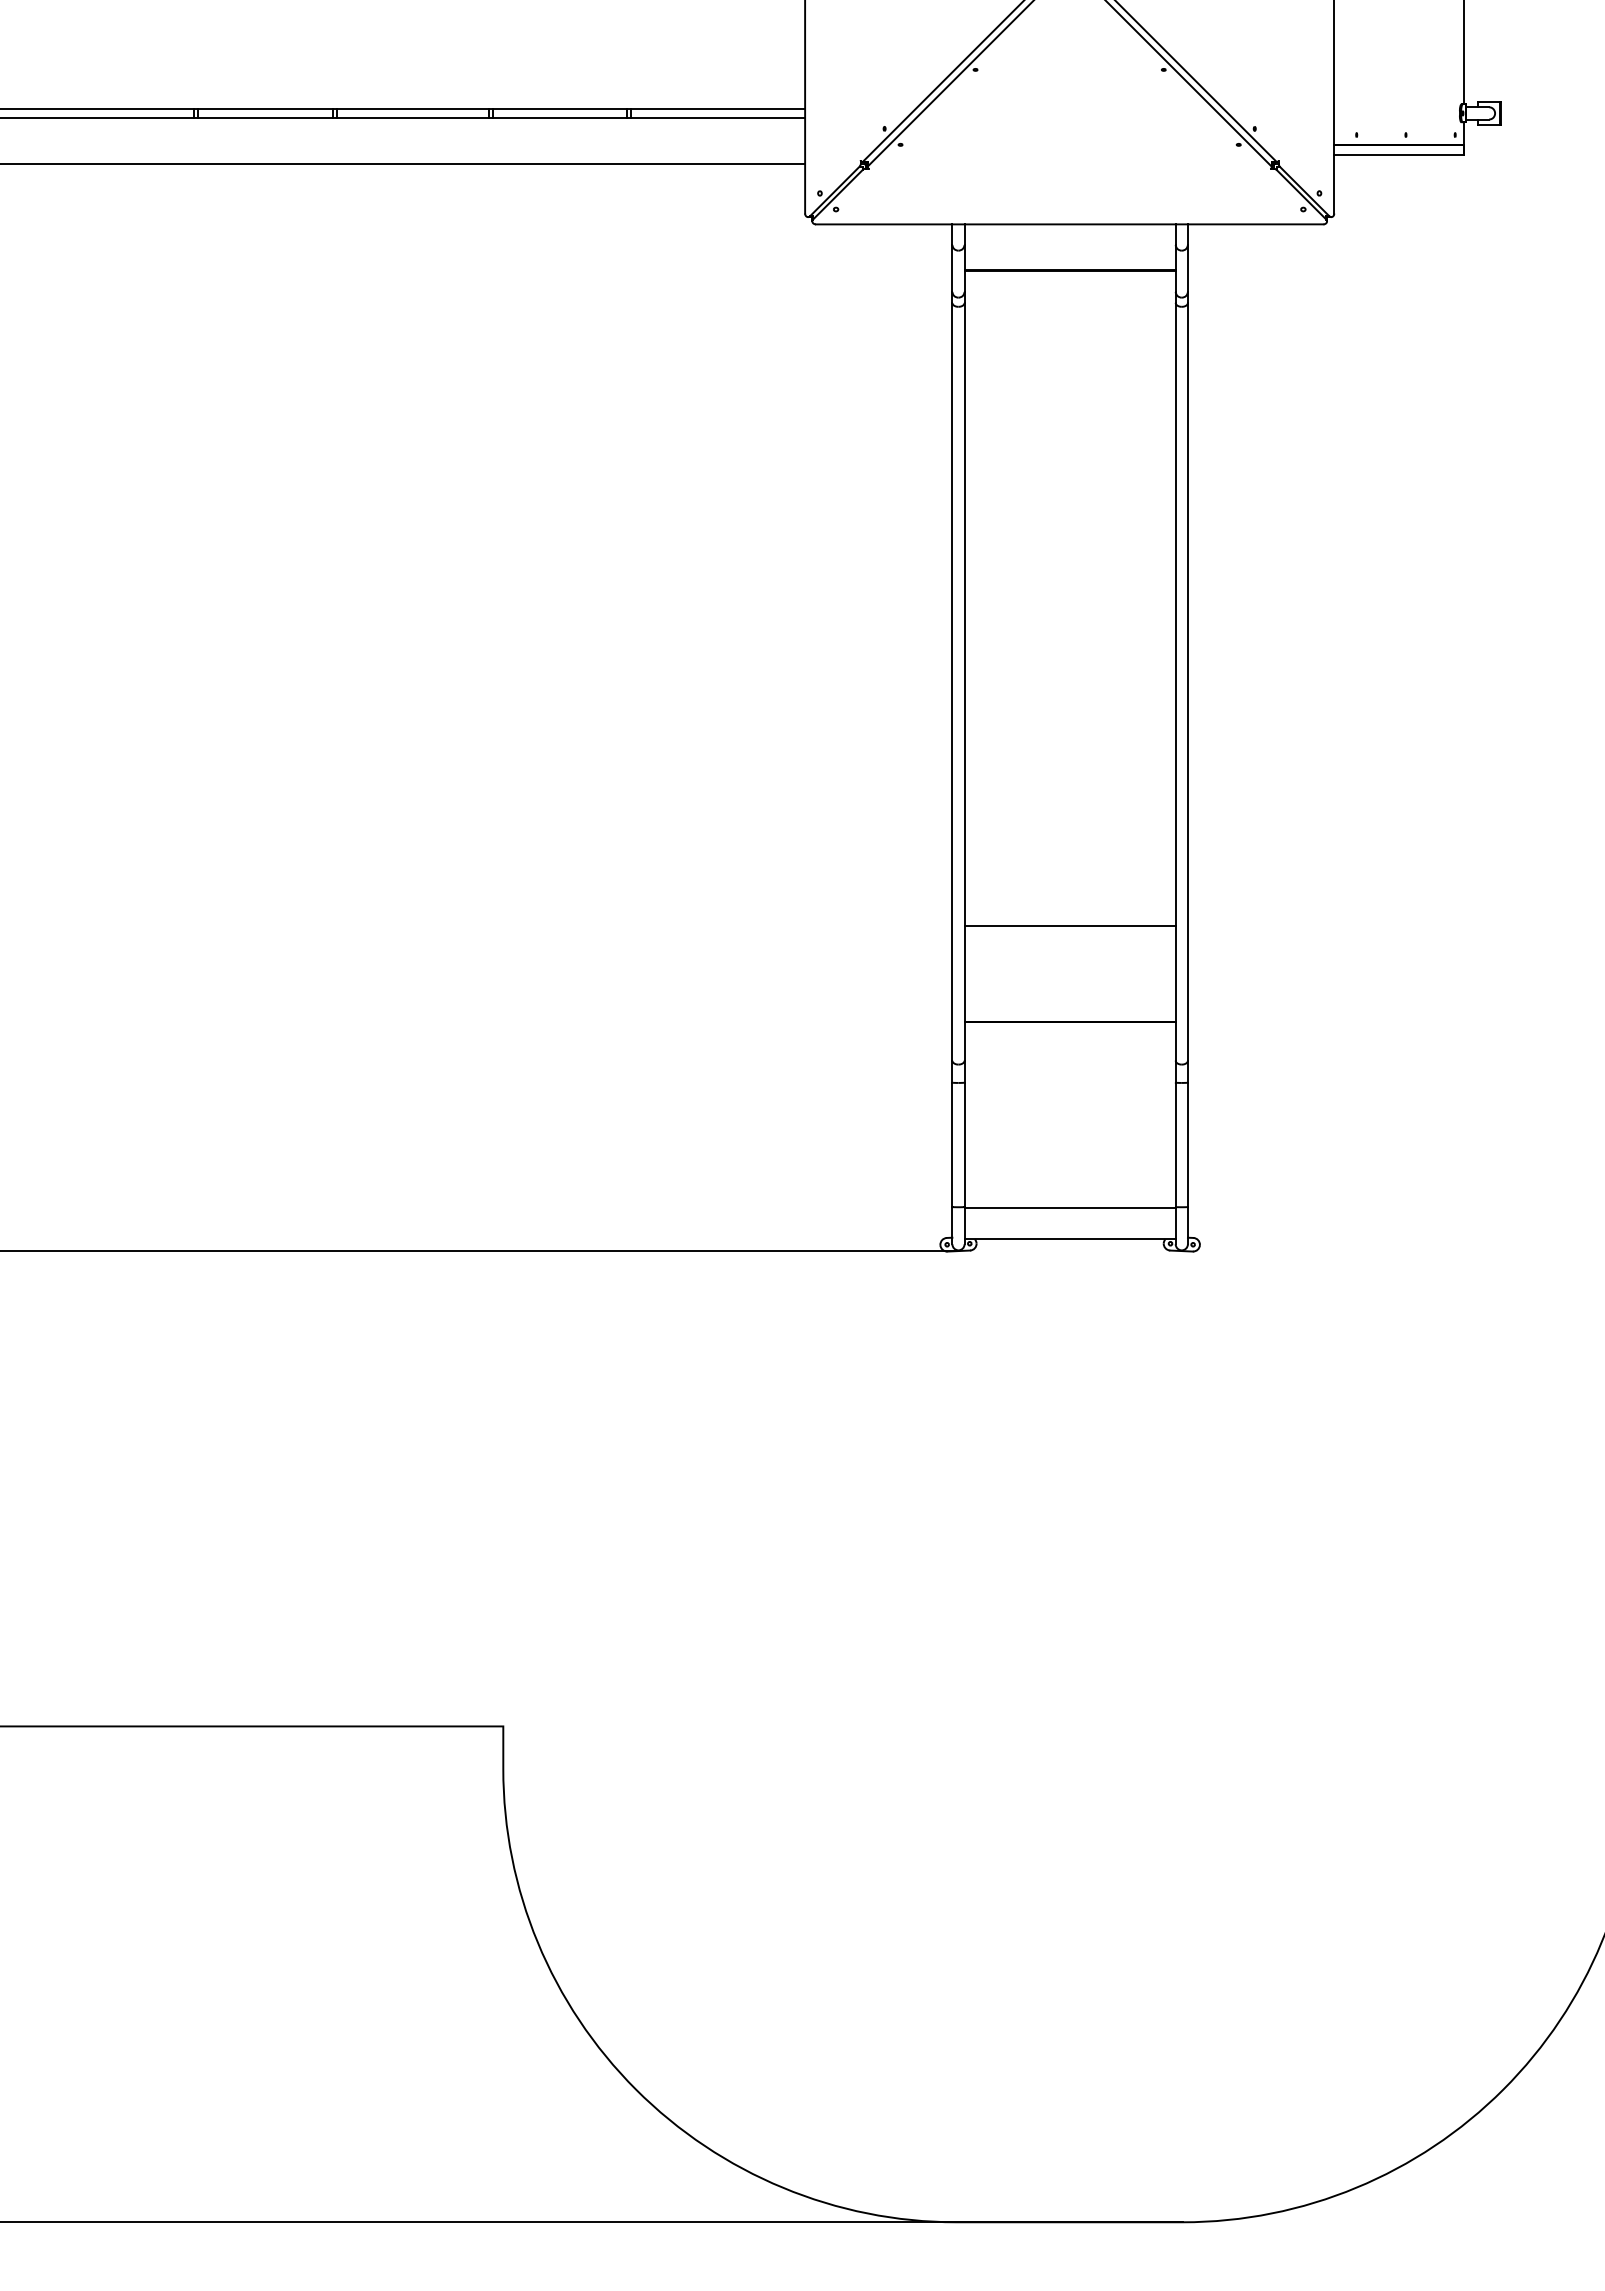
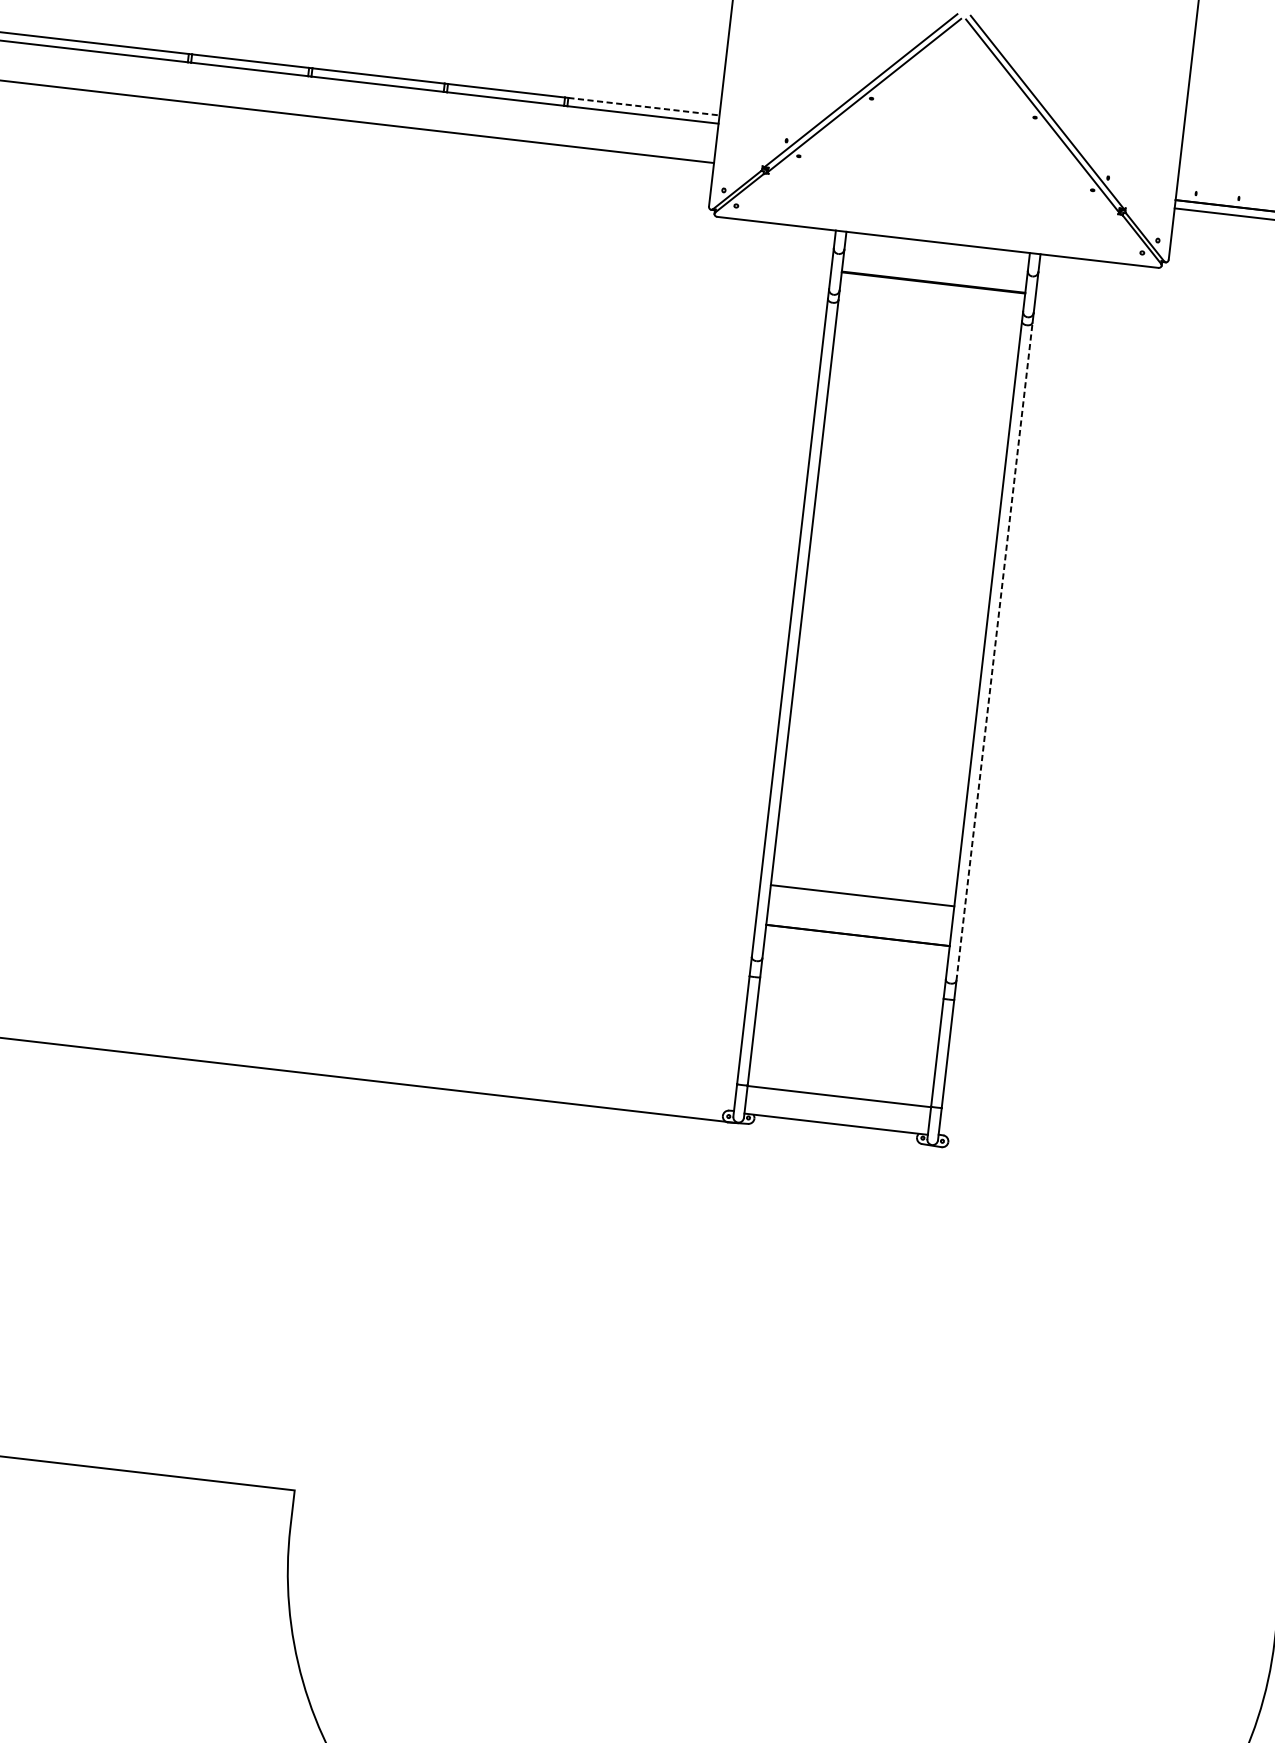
line: (718, 108) -> (644, 106), solid -> dashed
line: (1187, 681) -> (994, 651), solid -> dashed
line: (1069, 926) -> (862, 895), moved

